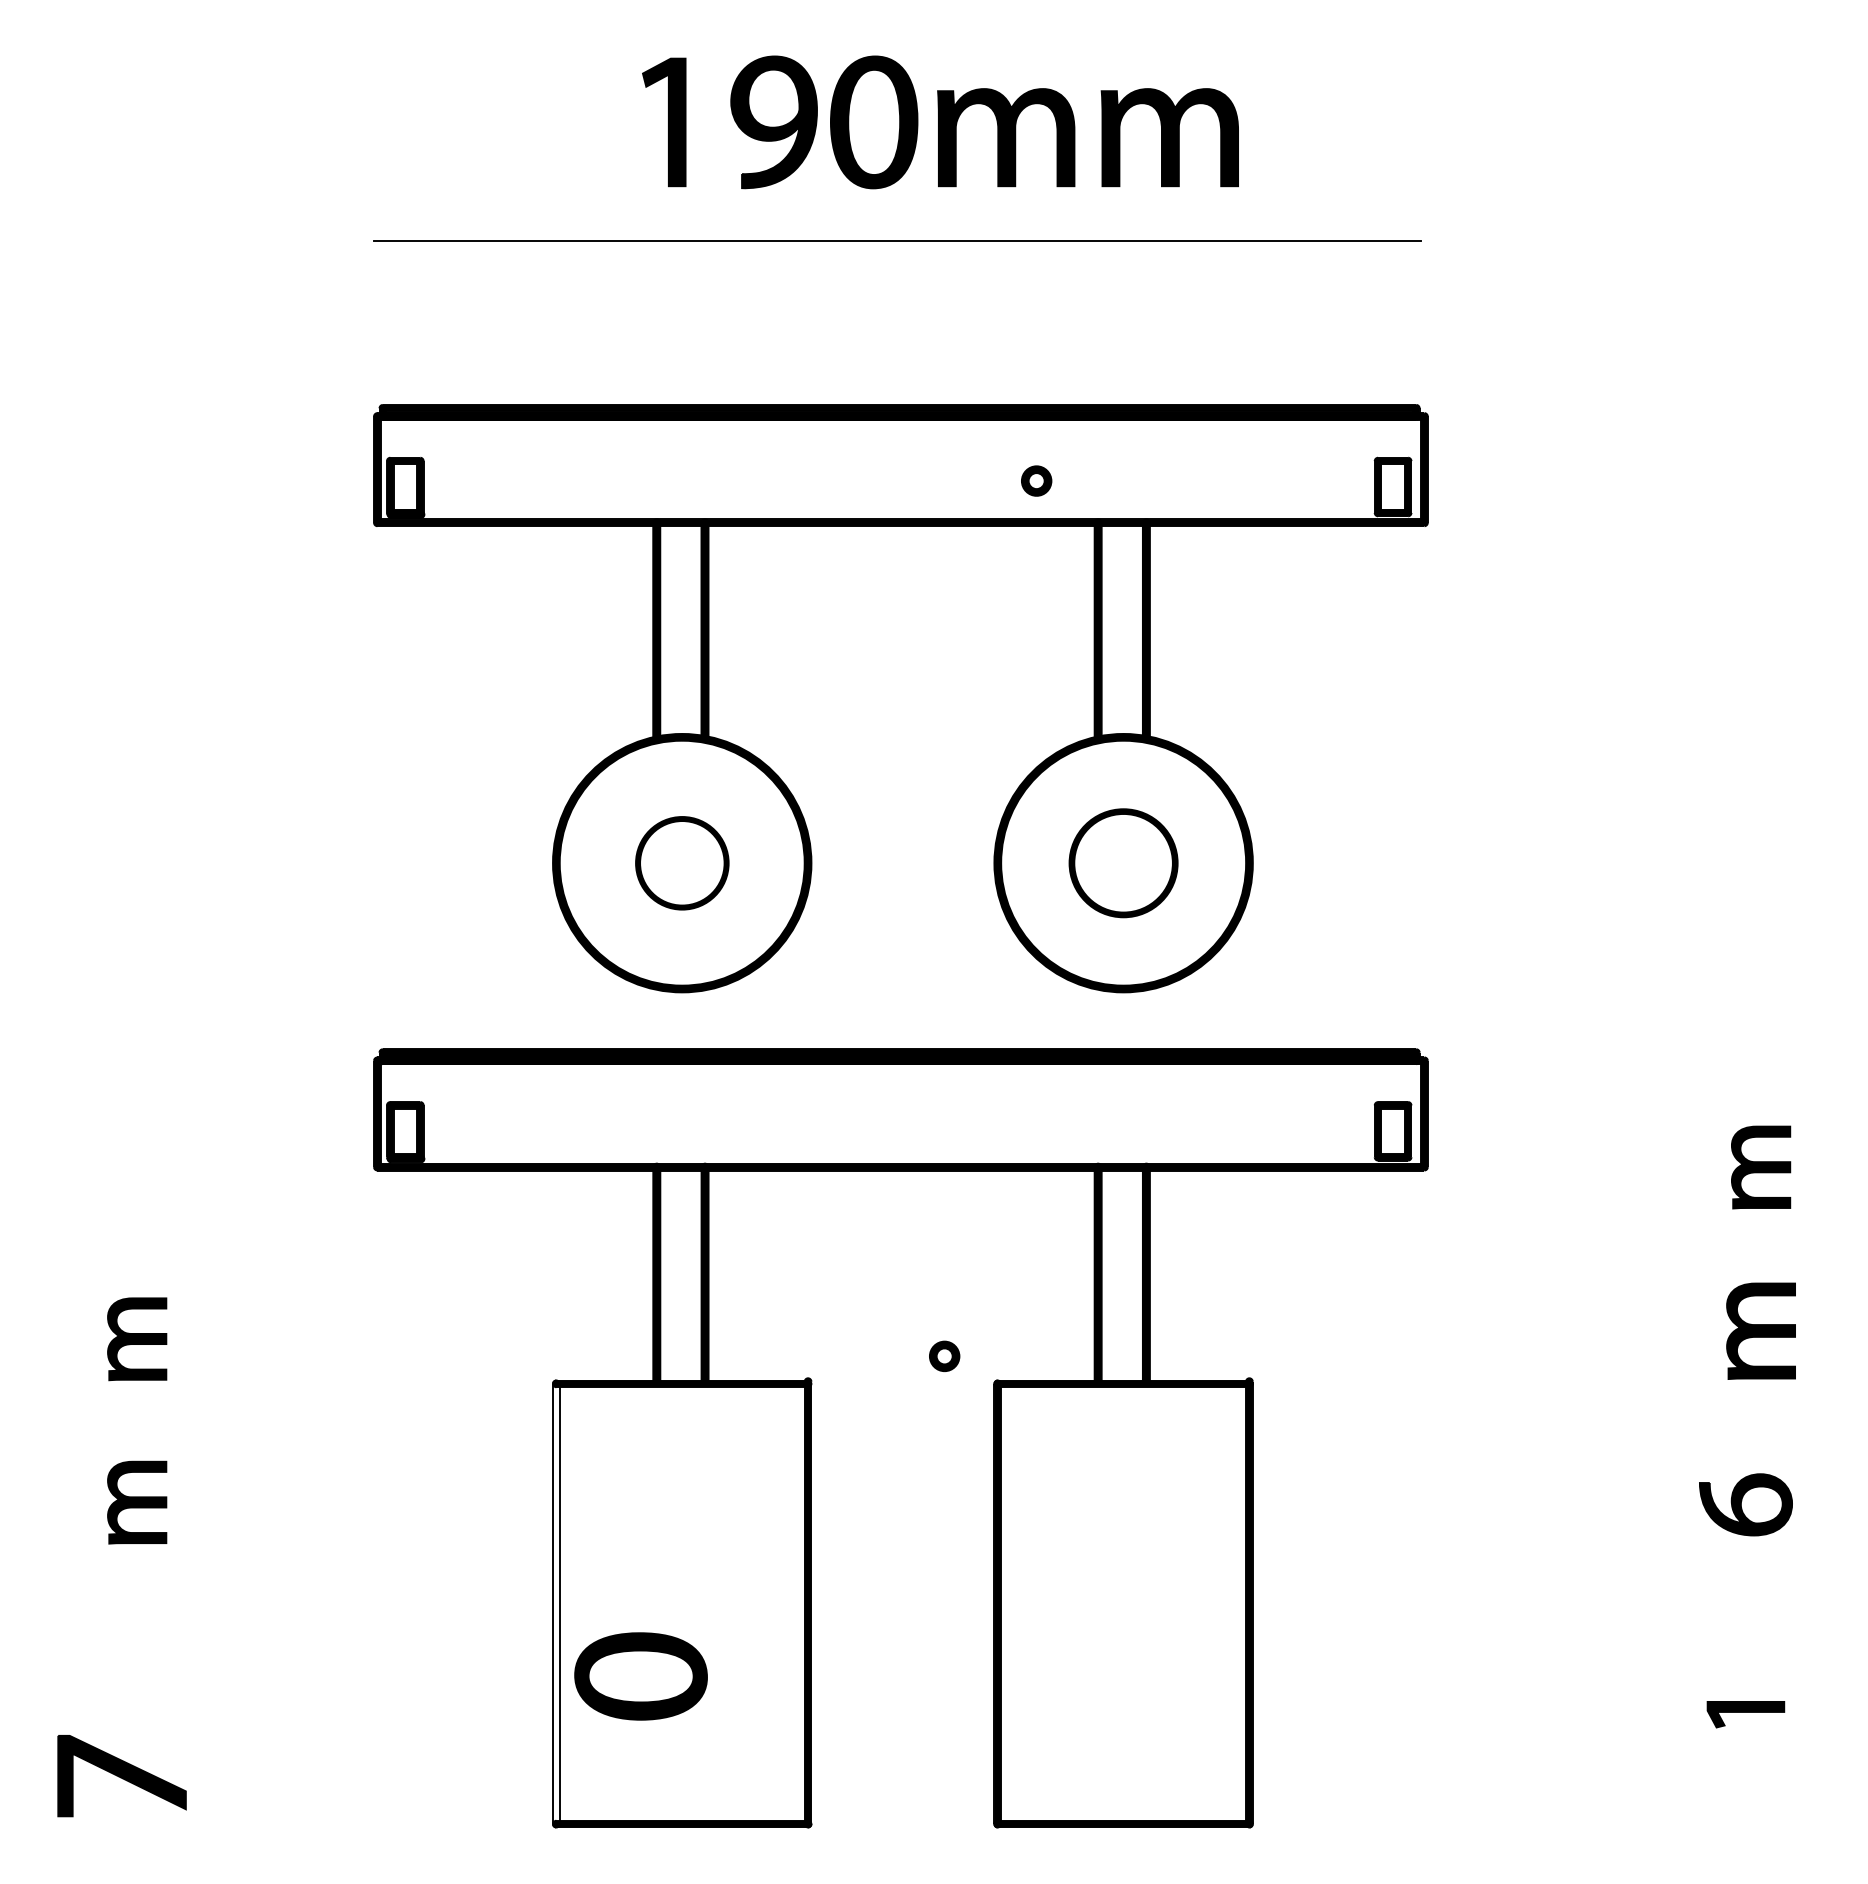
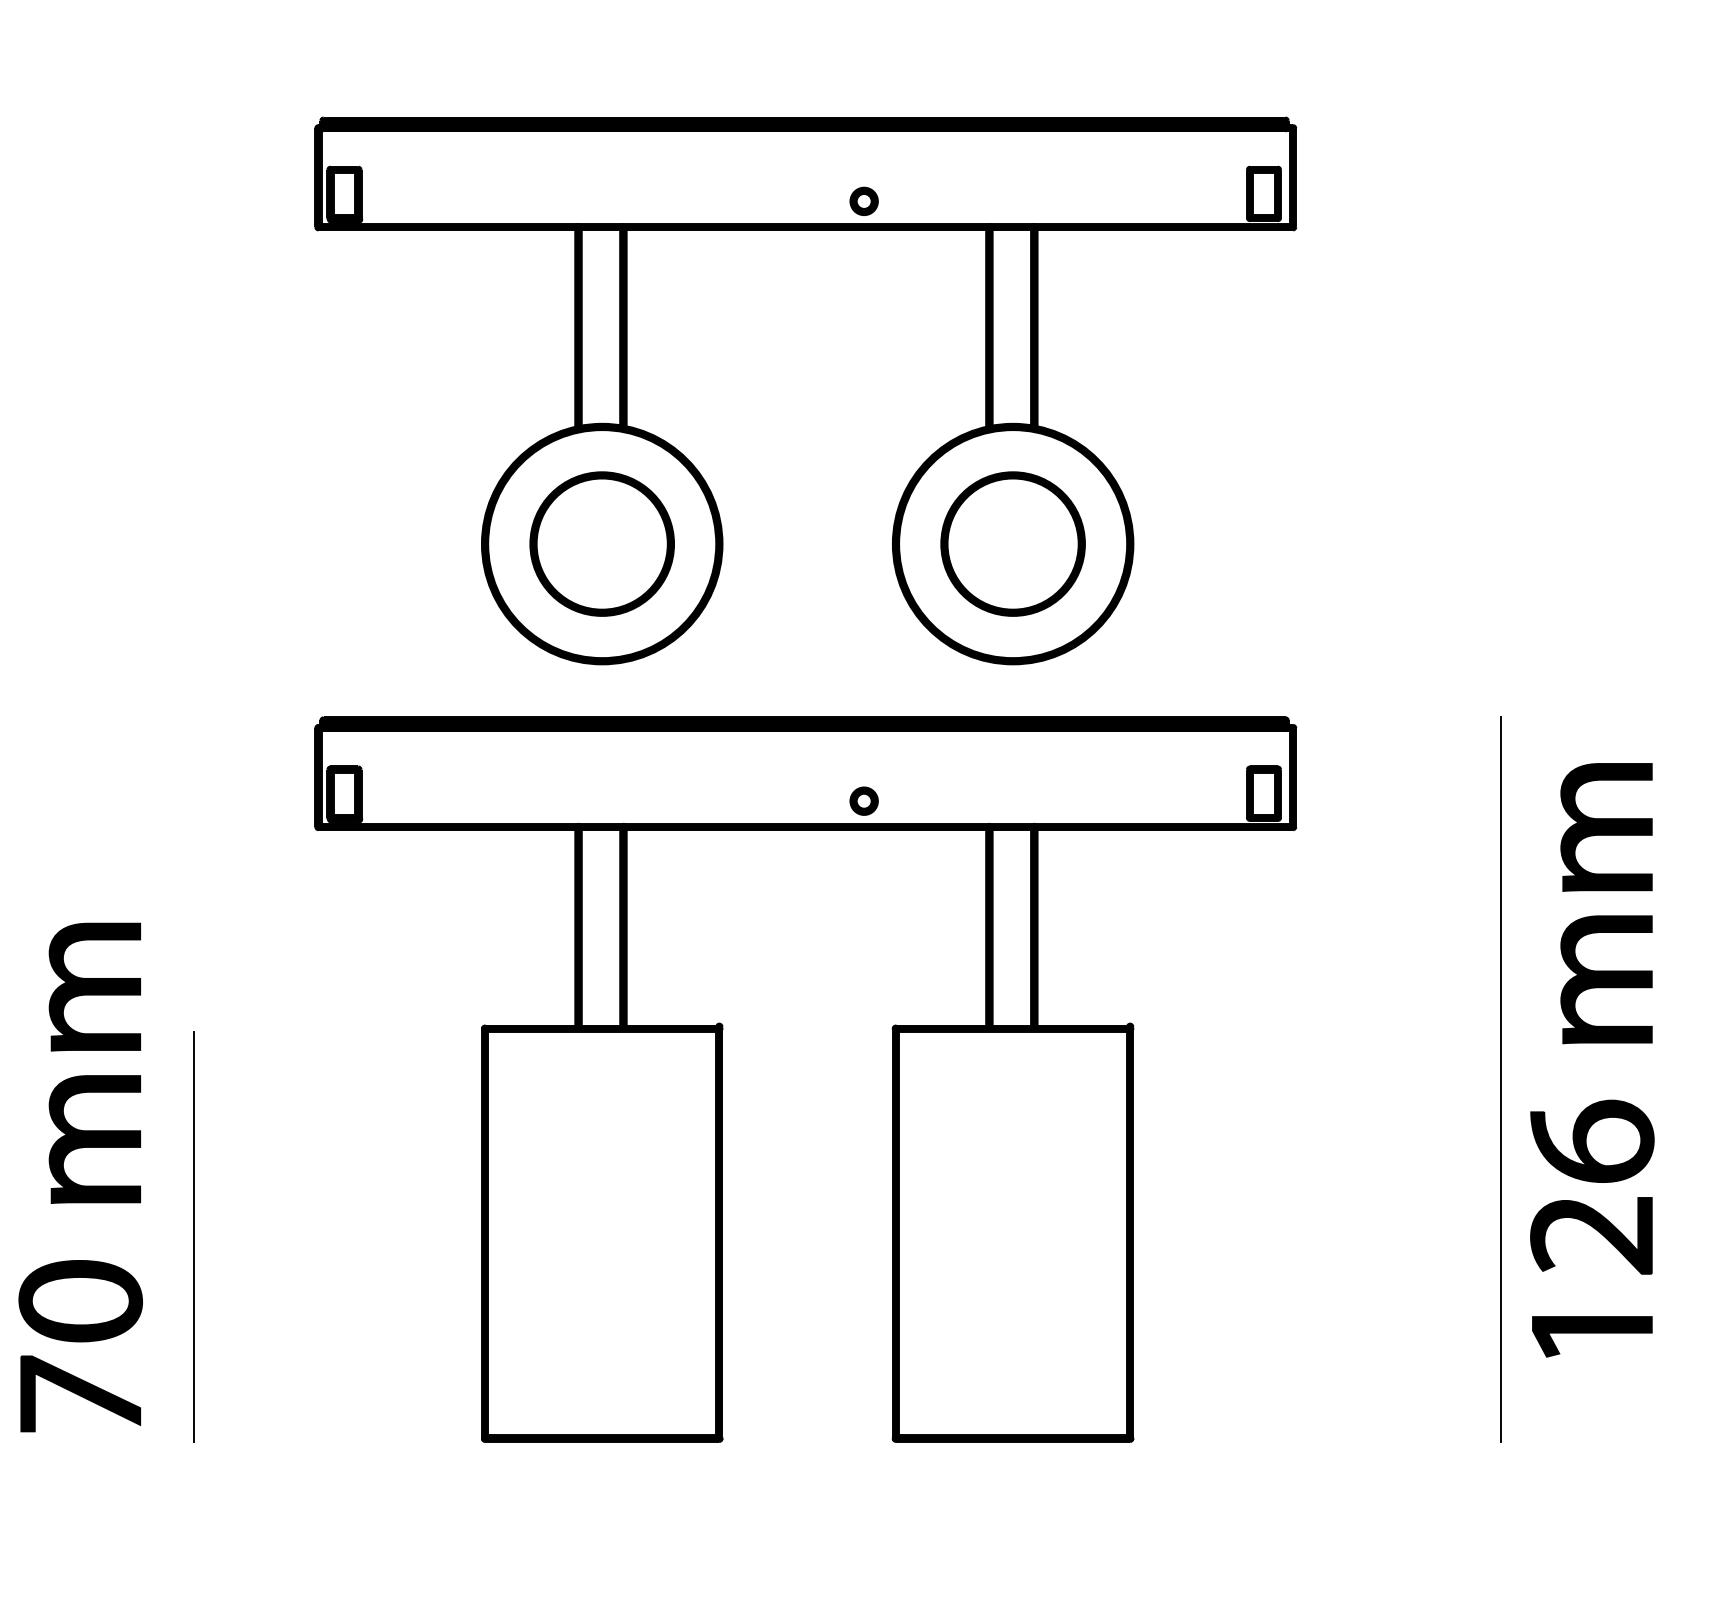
part: (1036, 480) -> (864, 200), moved
part: (682, 863) -> (602, 544), size x1.67
part: (1123, 863) -> (1012, 544), size x1.43
part: (1760, 1167) -> (1605, 827), size x1.67
part: (1760, 1331) -> (1605, 980), size x1.43
part: (136, 1339) -> (94, 987), size x1.67
part: (944, 1355) -> (864, 800), moved
line: (1647, 1438) -> (1500, 1079), added
part: (136, 1502) -> (94, 1139), size x1.67
part: (1745, 1504) -> (1592, 1141), size x1.43
part: (1748, 1599) -> (1594, 1229), added
fill: (556, 1603) -> (485, 1233), added
line: (243, 1607) -> (193, 1236), added
part: (640, 1676) -> (80, 1301), moved
part: (1745, 1714) -> (1592, 1336), size x1.67

